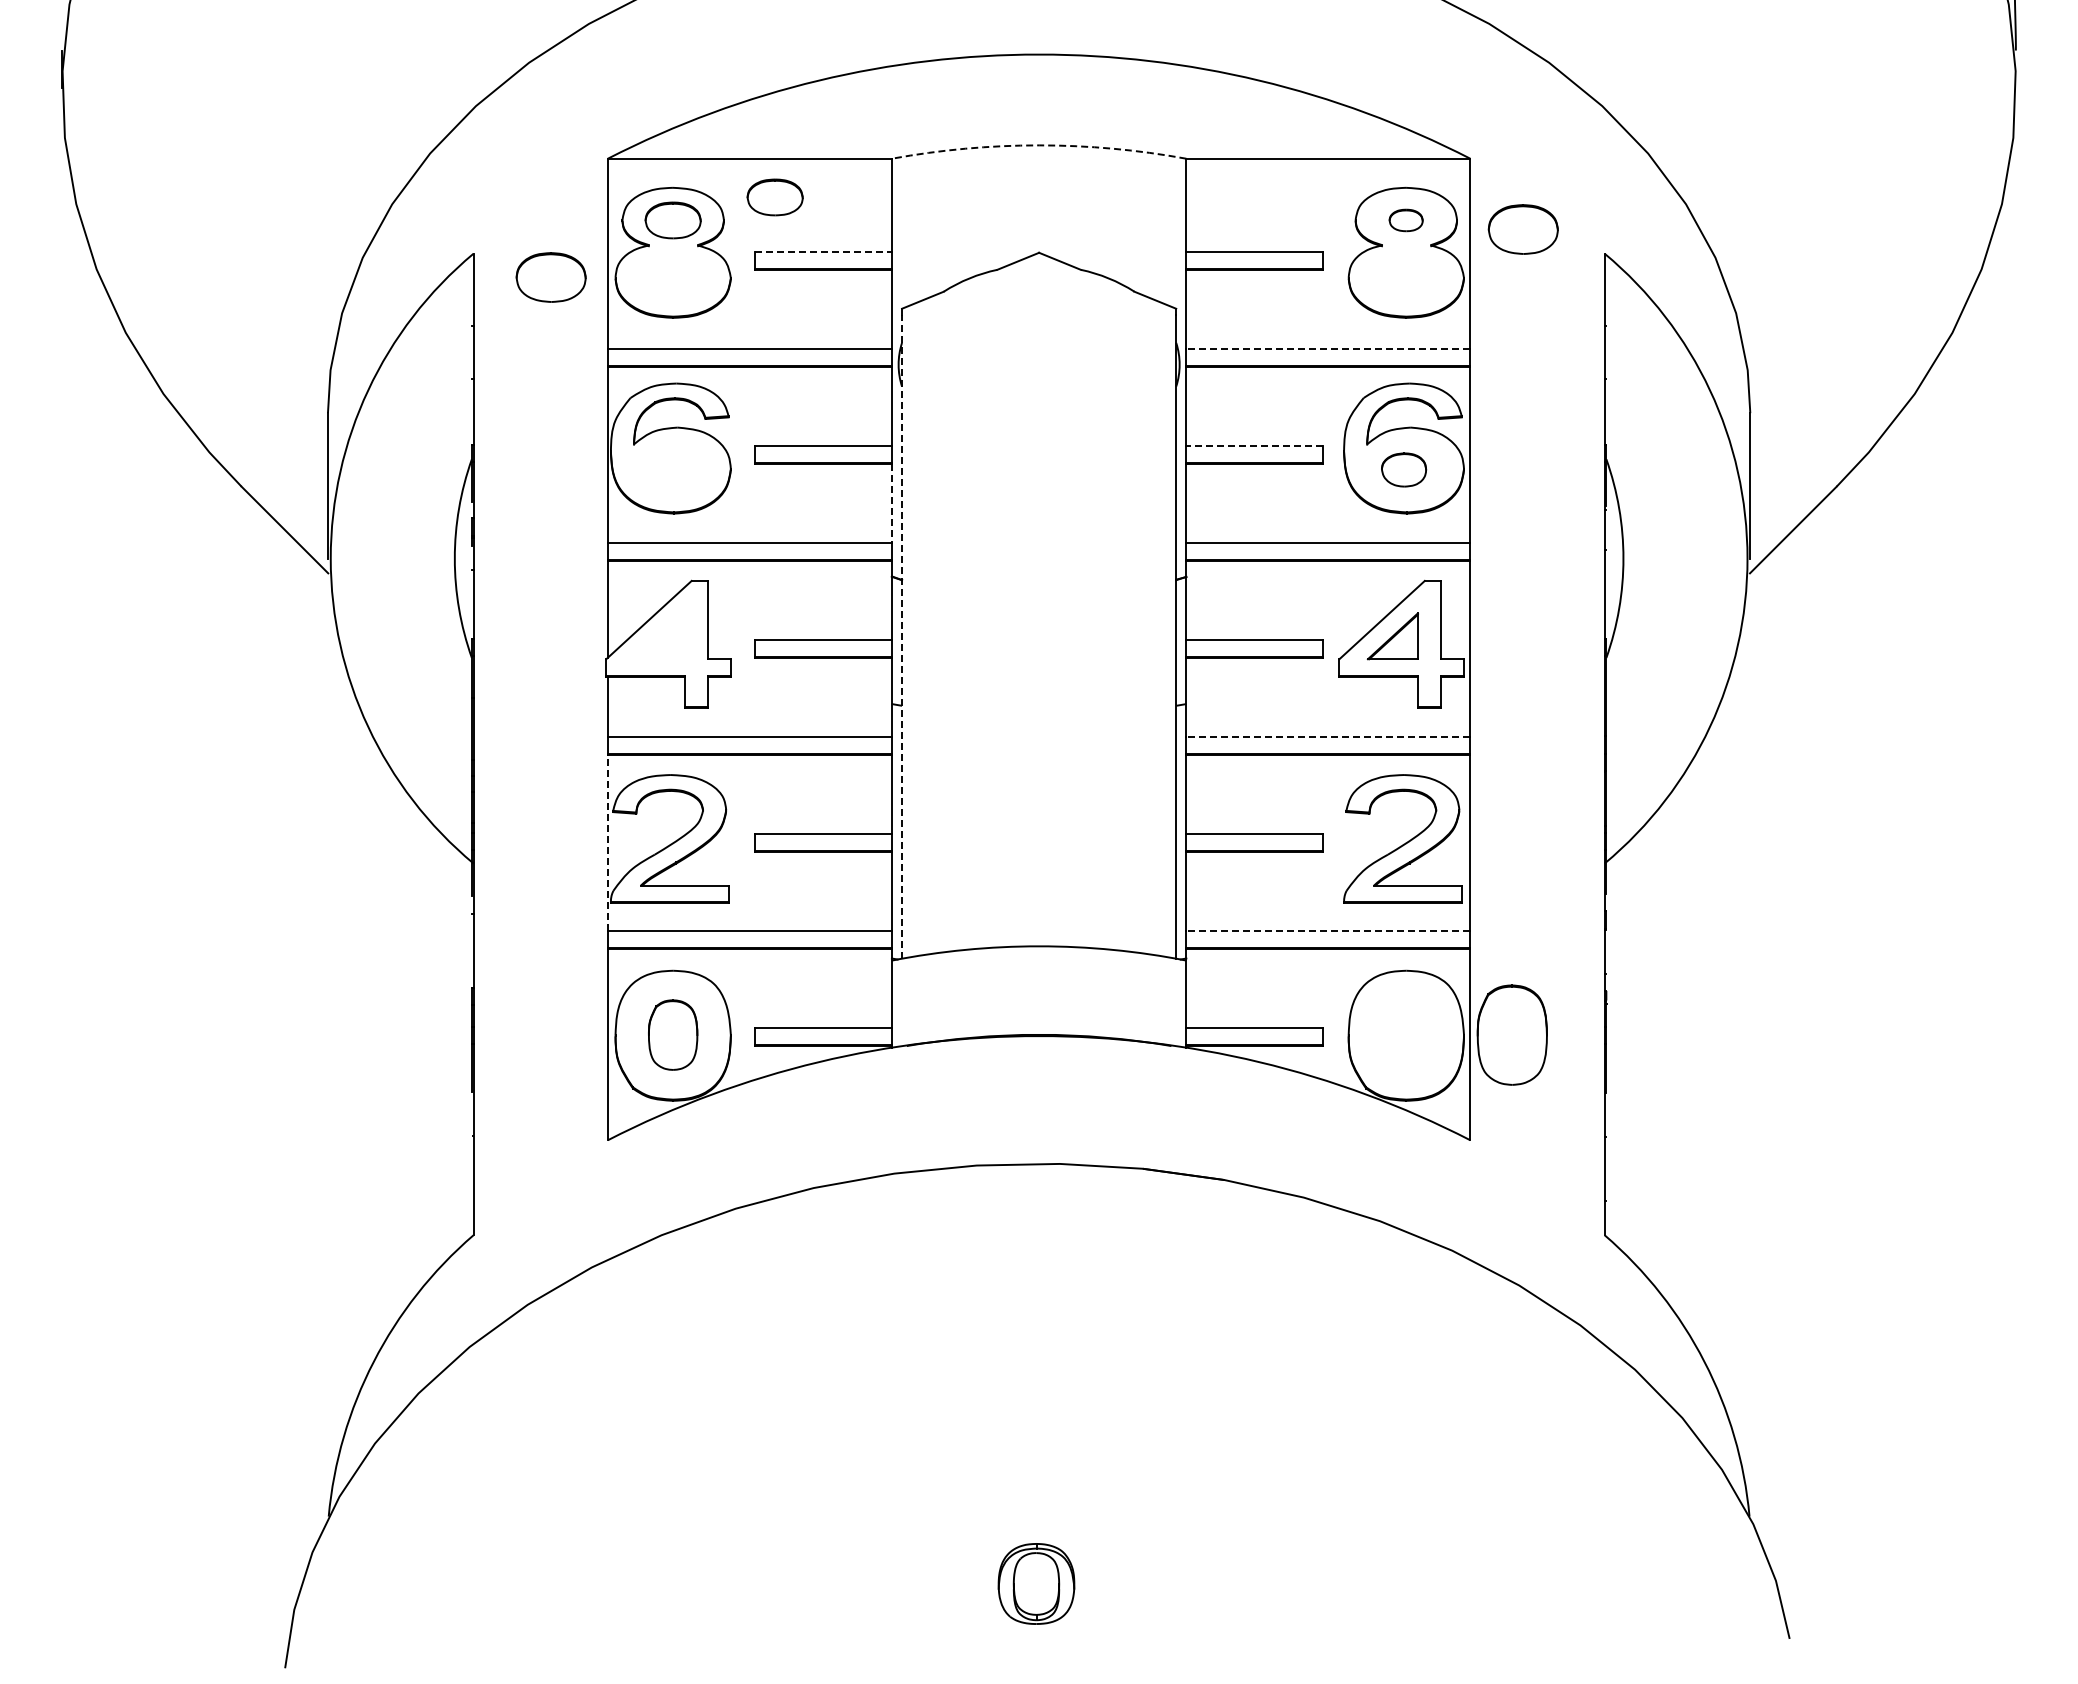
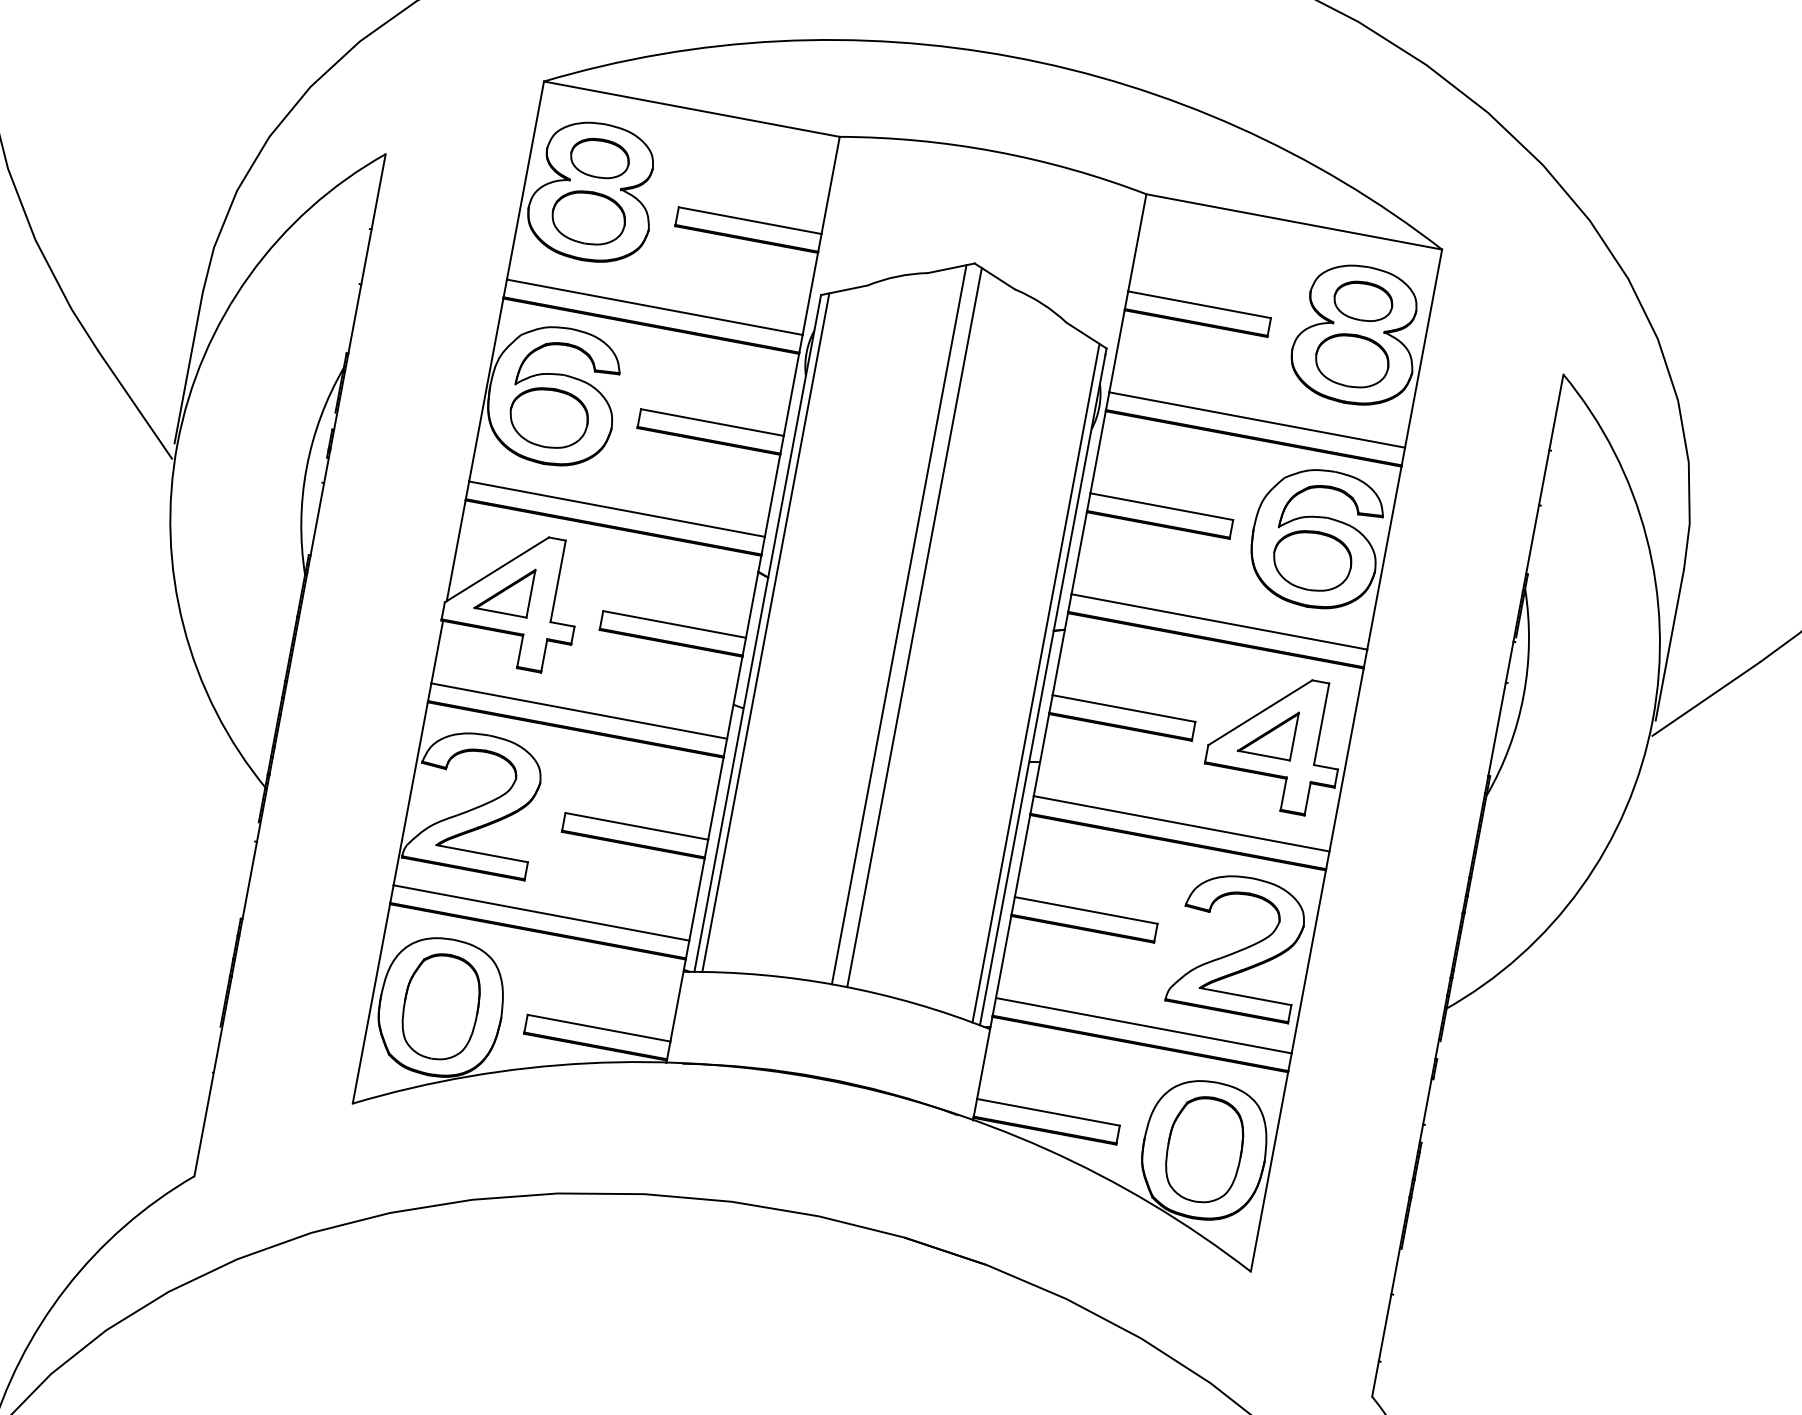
arc: (1039, 145) -> (996, 151), dashed -> solid
part: (774, 197) -> (709, 154), removed
part: (1405, 220) -> (1362, 301), size x1.67
part: (1522, 229) -> (1351, 360), moved
line: (823, 252) -> (750, 221), dashed -> solid
part: (550, 277) -> (588, 217), moved
line: (1328, 348) -> (1257, 419), dashed -> solid
line: (1254, 445) -> (1161, 506), dashed -> solid
part: (670, 469) -> (548, 417), added
part: (1403, 469) -> (1311, 560), size x1.67
line: (891, 503) -> (772, 495), dashed -> solid
line: (1031, 600) -> (899, 624), added
line: (1046, 600) -> (914, 627), added
line: (909, 631) -> (765, 632), added
line: (1168, 631) -> (1035, 683), added
part: (659, 636) -> (504, 589), added
line: (902, 636) -> (757, 636), dashed -> solid
line: (1328, 736) -> (1181, 823), dashed -> solid
line: (607, 842) -> (410, 793), dashed -> solid
line: (1328, 930) -> (1144, 1025), dashed -> solid
part: (672, 1034) -> (440, 1006), size x1.43
part: (1511, 1034) -> (1203, 1148), moved

